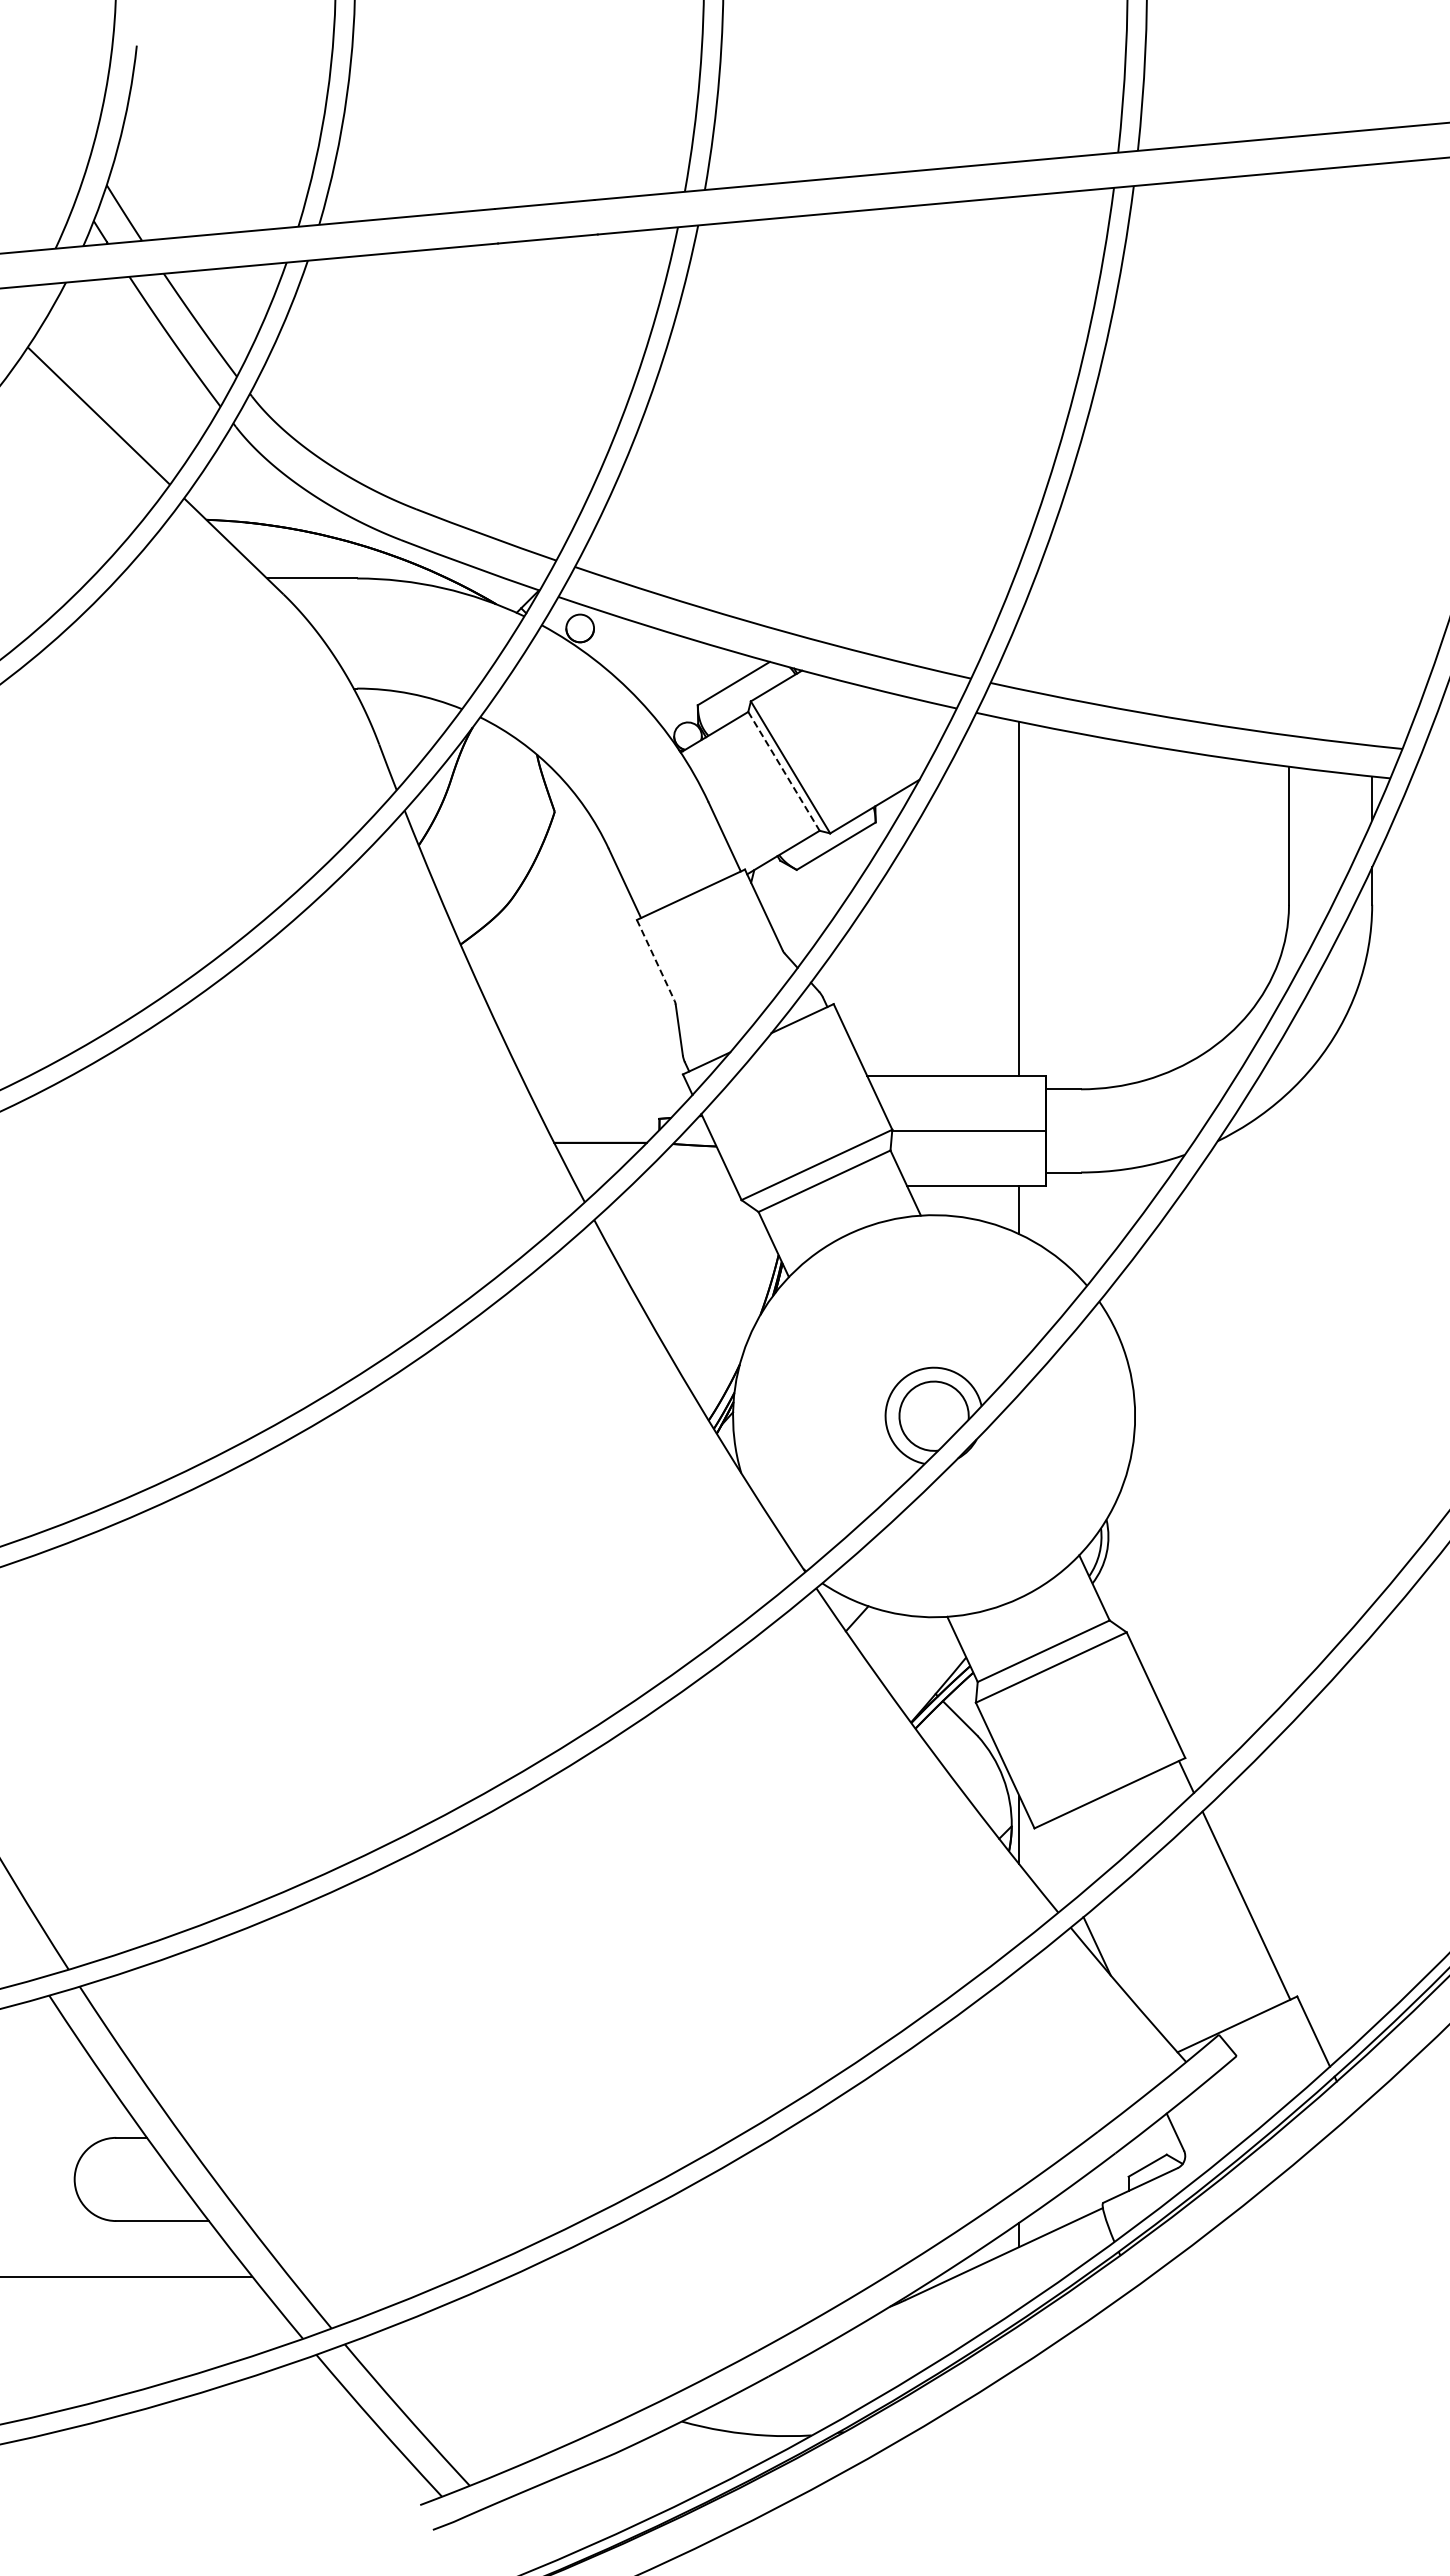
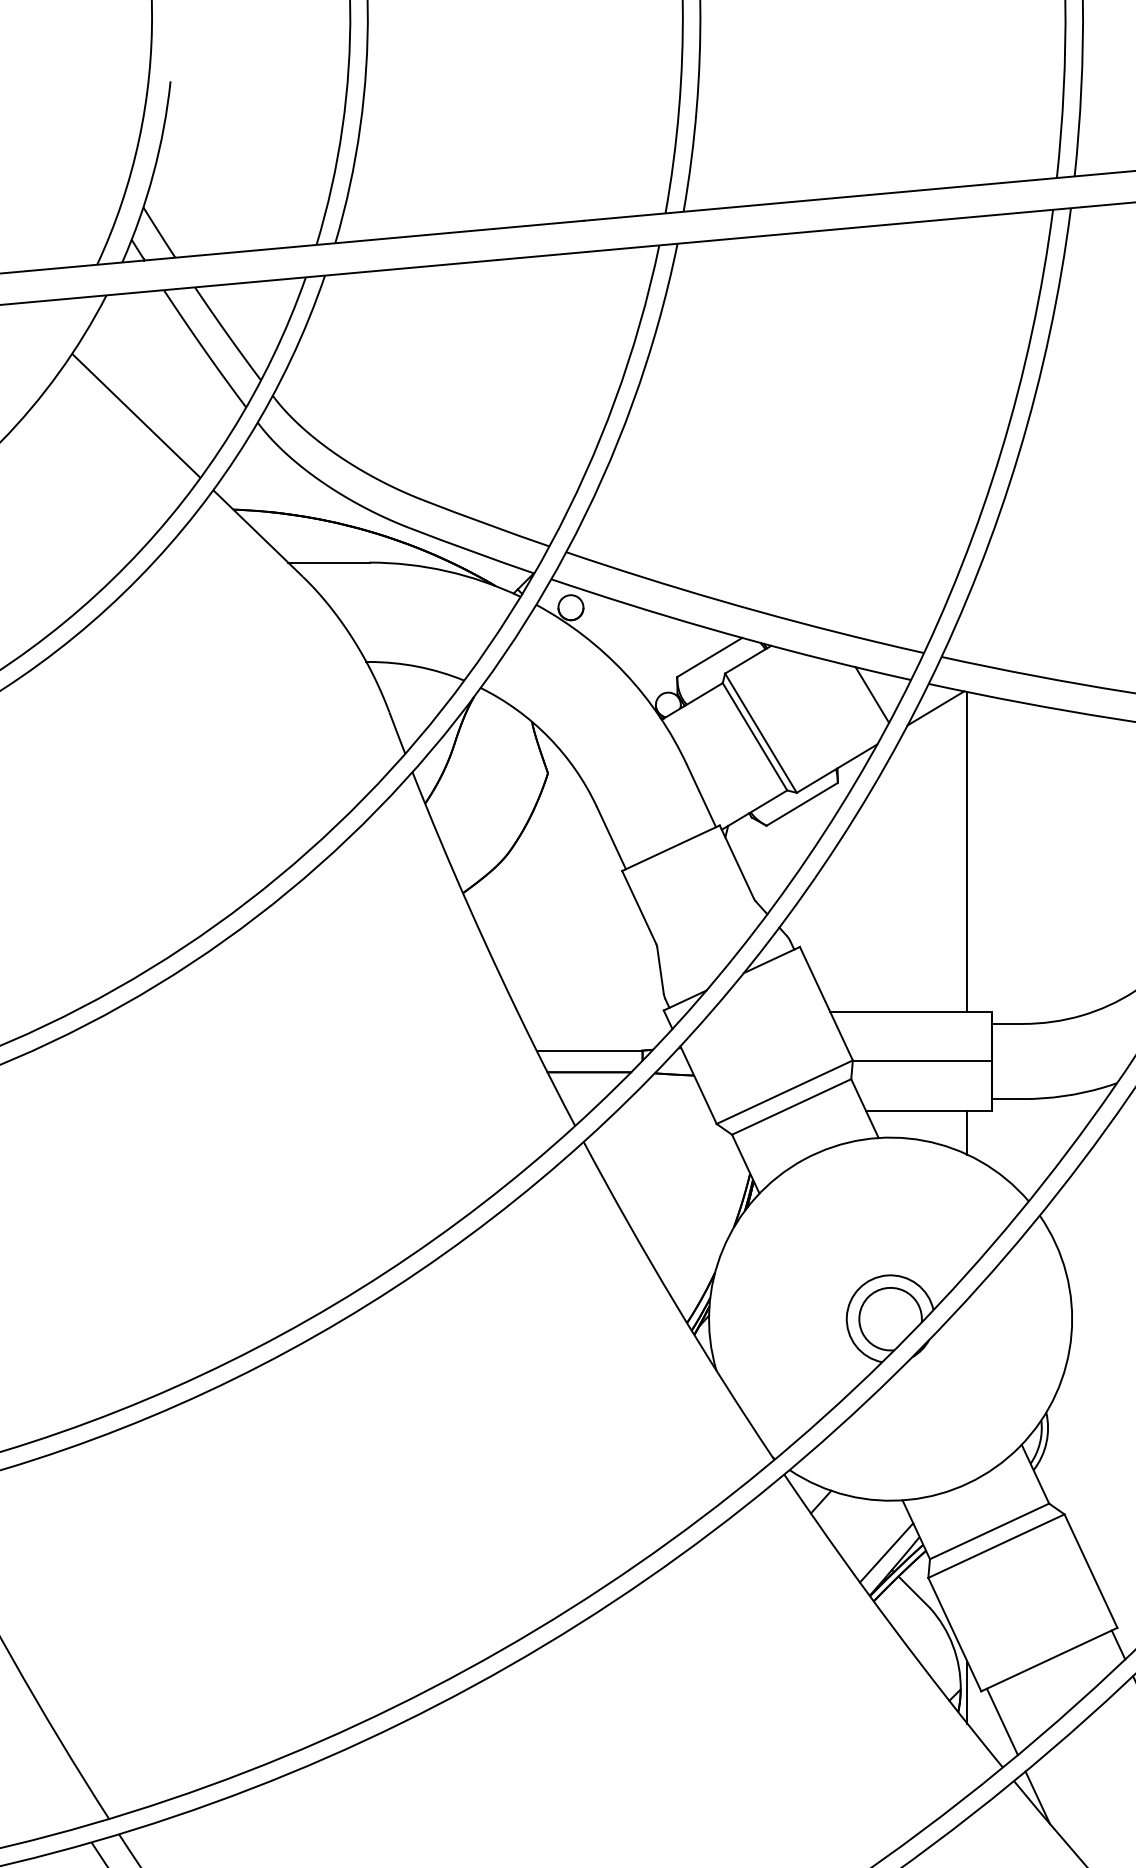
line: (913, 724) -> (871, 694), added
line: (983, 739) -> (935, 708), added
line: (784, 771) -> (755, 736), dashed -> solid
line: (655, 960) -> (638, 907), dashed -> solid
line: (600, 1118) -> (589, 1050), added
line: (929, 1674) -> (886, 1552), added
line: (1057, 1861) -> (1002, 1721), added

